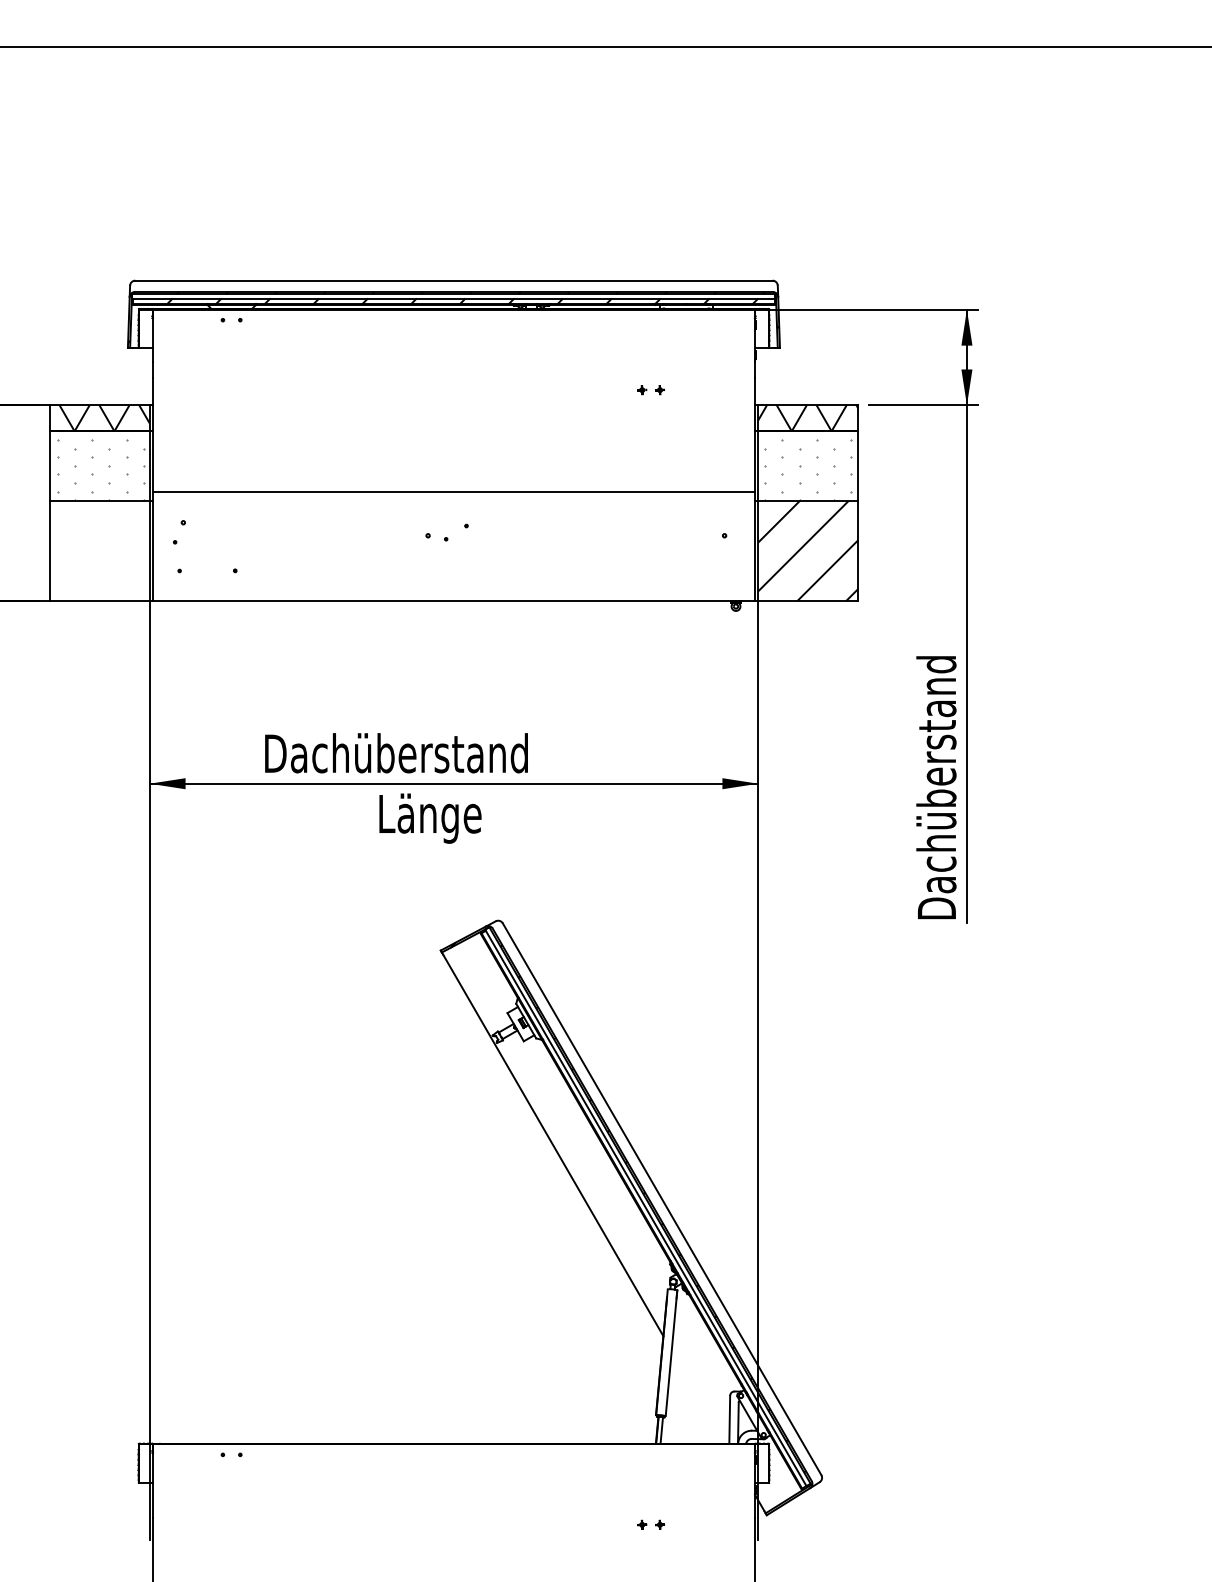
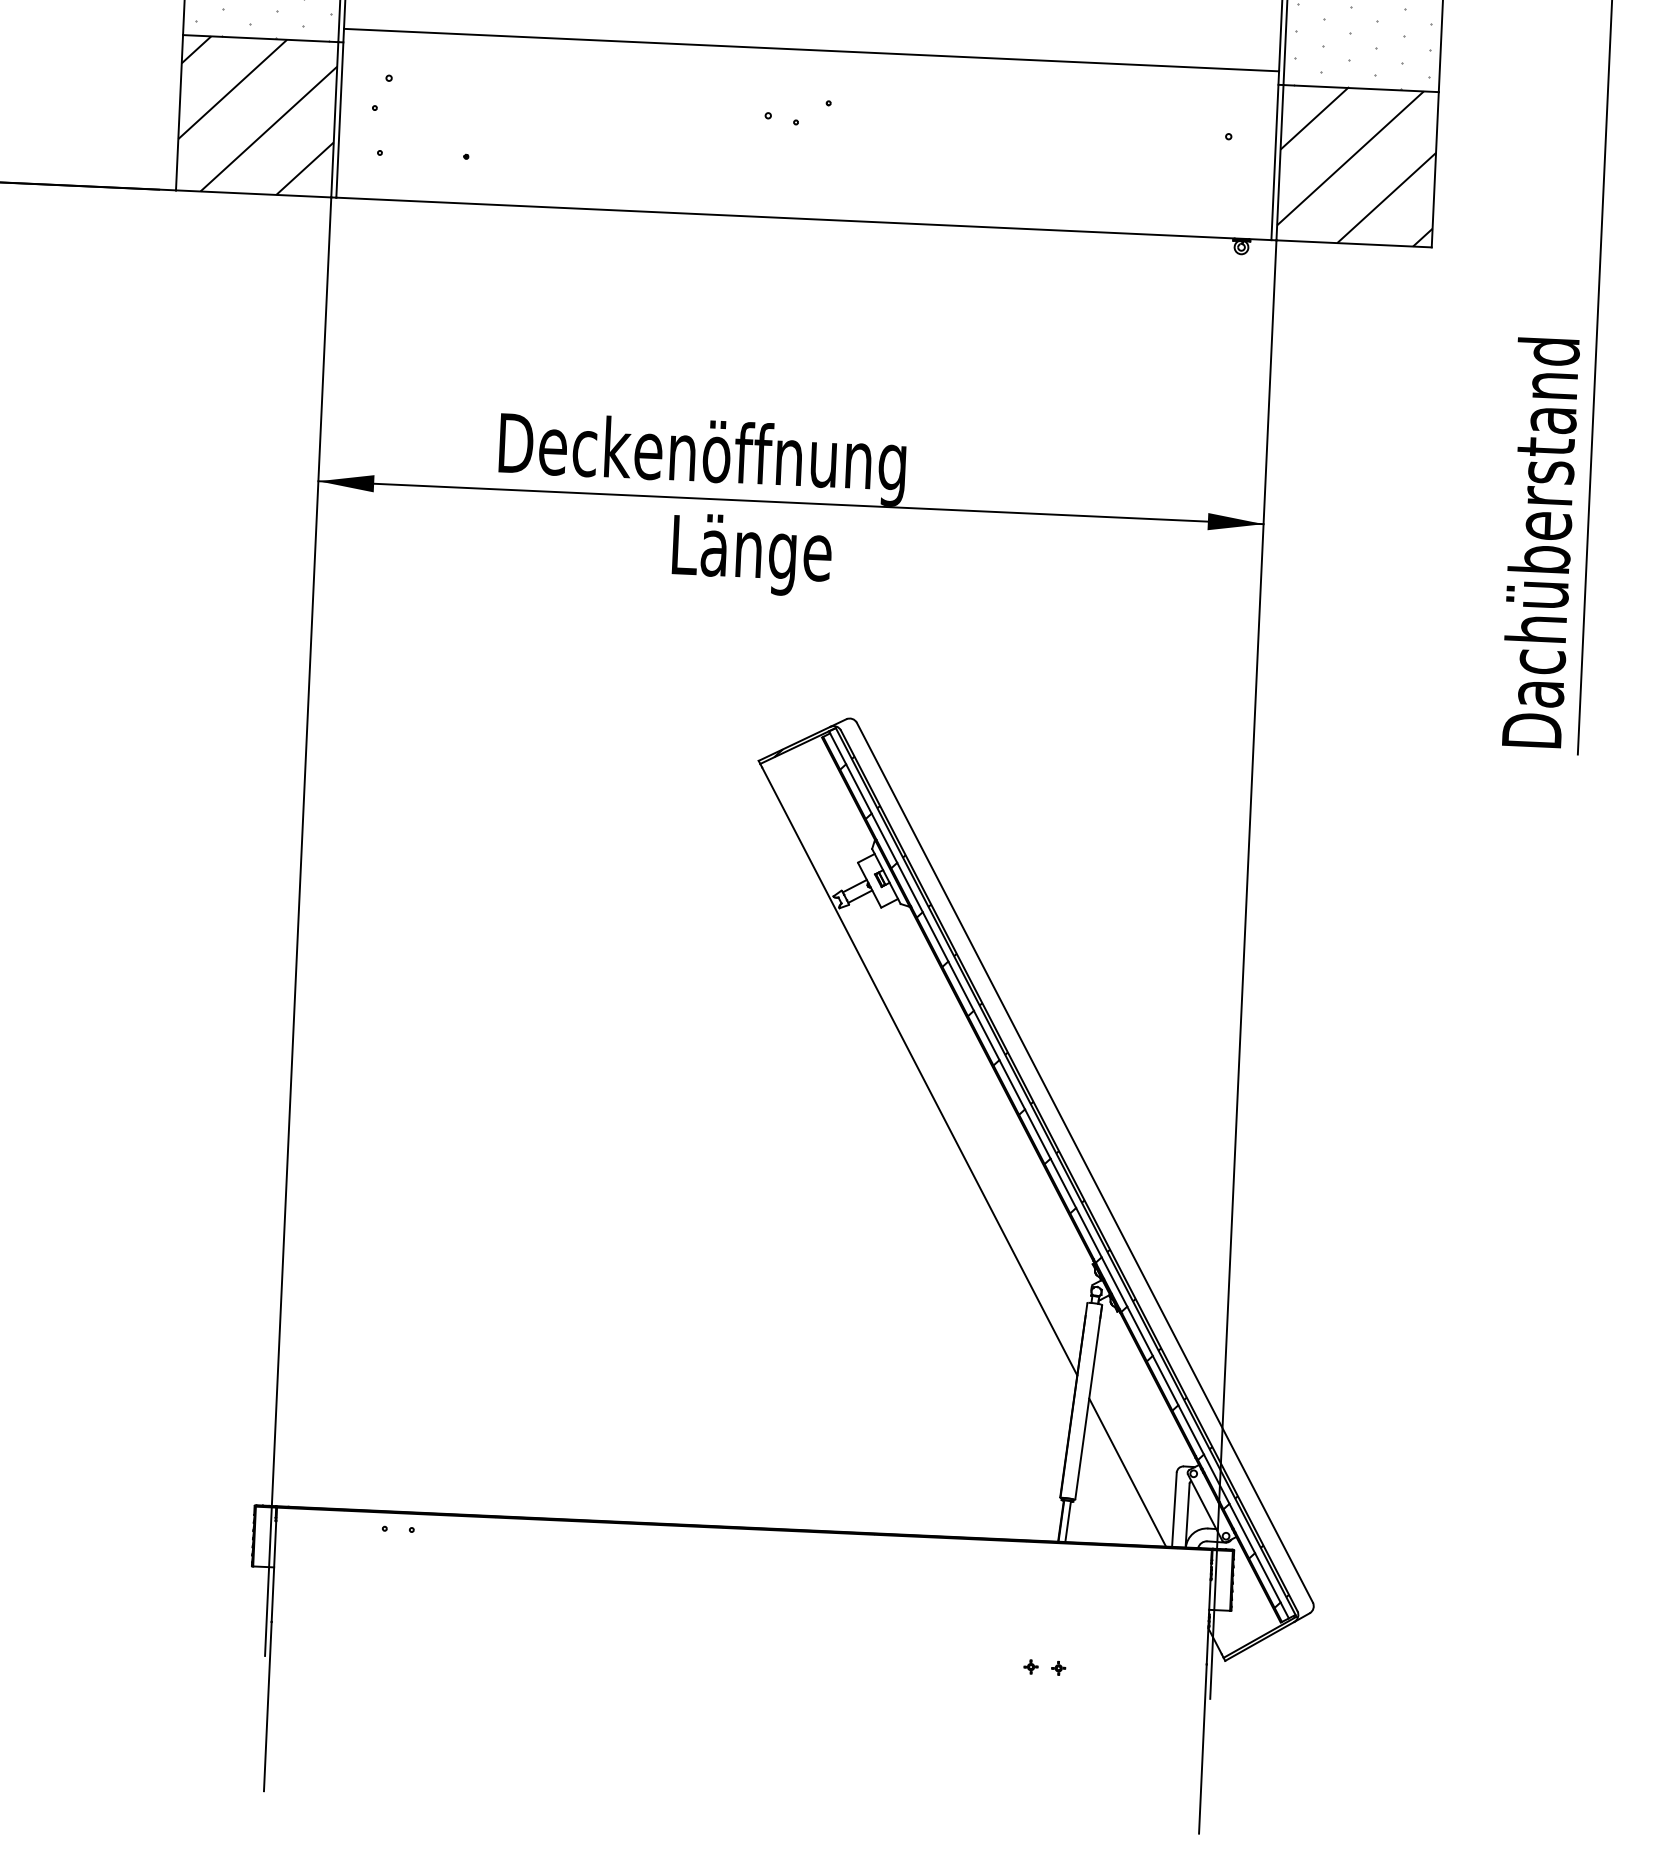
hatch: (99, 550) -> (256, 115), added
text: (408, 757) -> (722, 458), Dachüberstand -> Deckenöffnung
hatch: (647, 1214) -> (1061, 1185), added
line: (698, 1396) -> (1127, 1471), added

